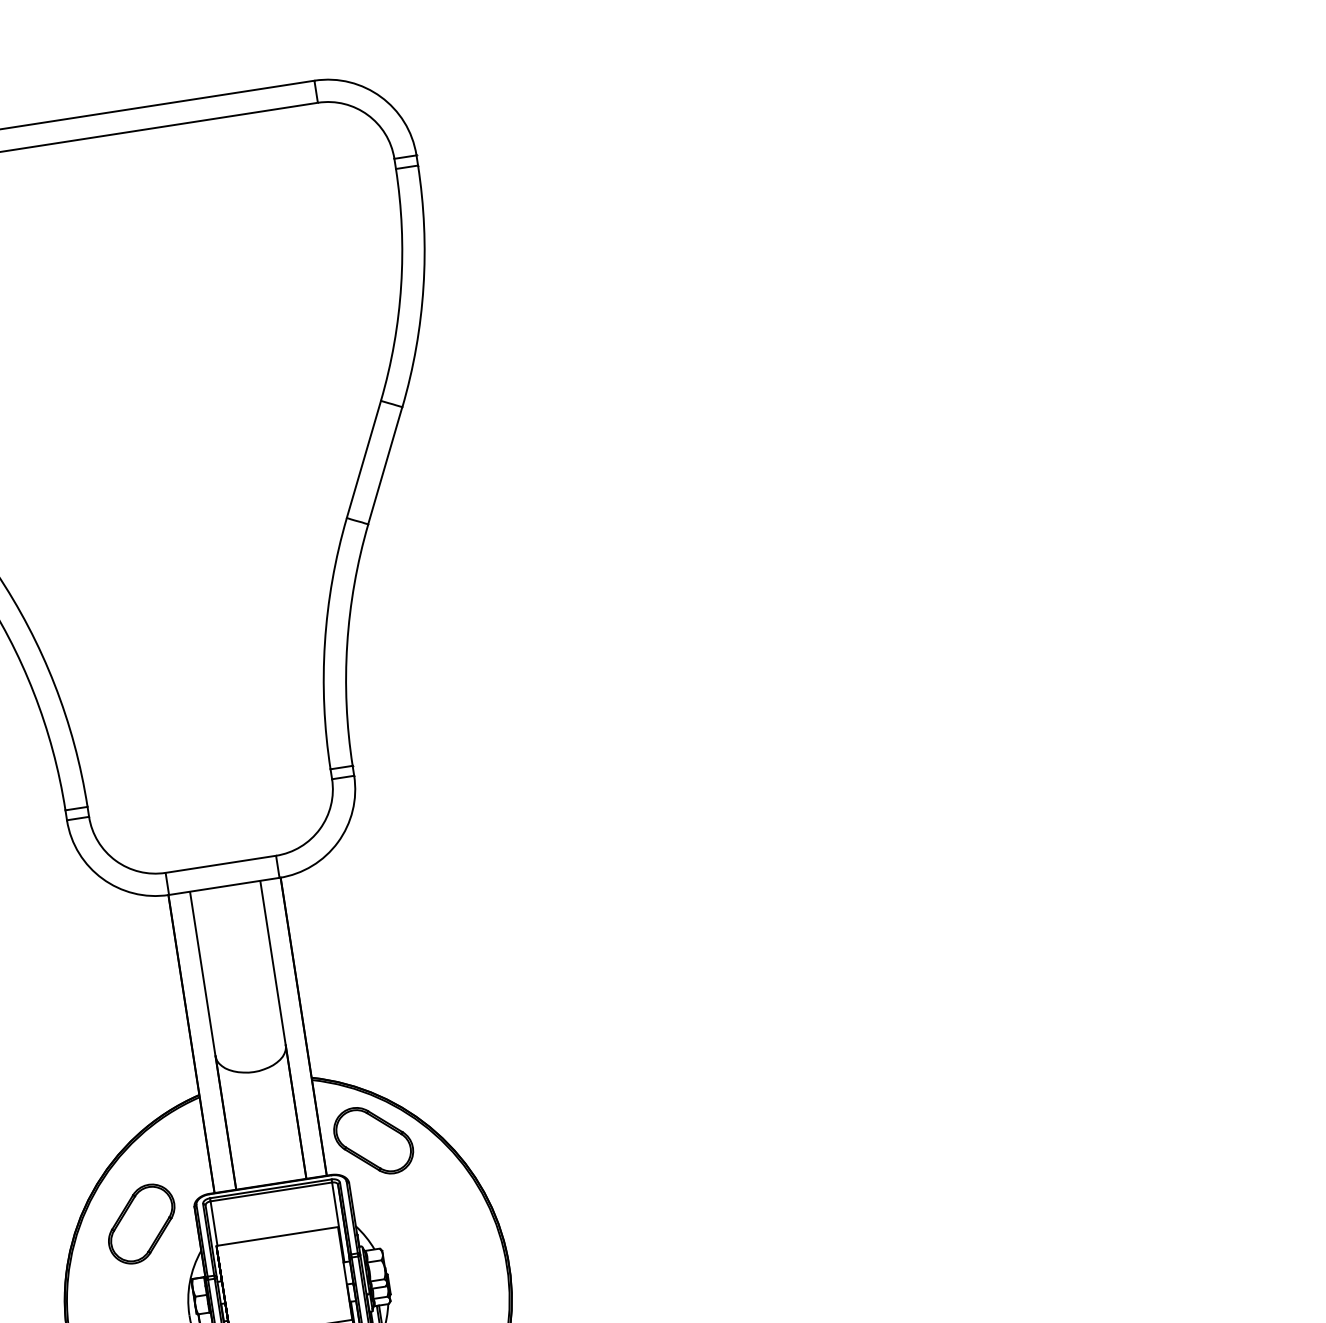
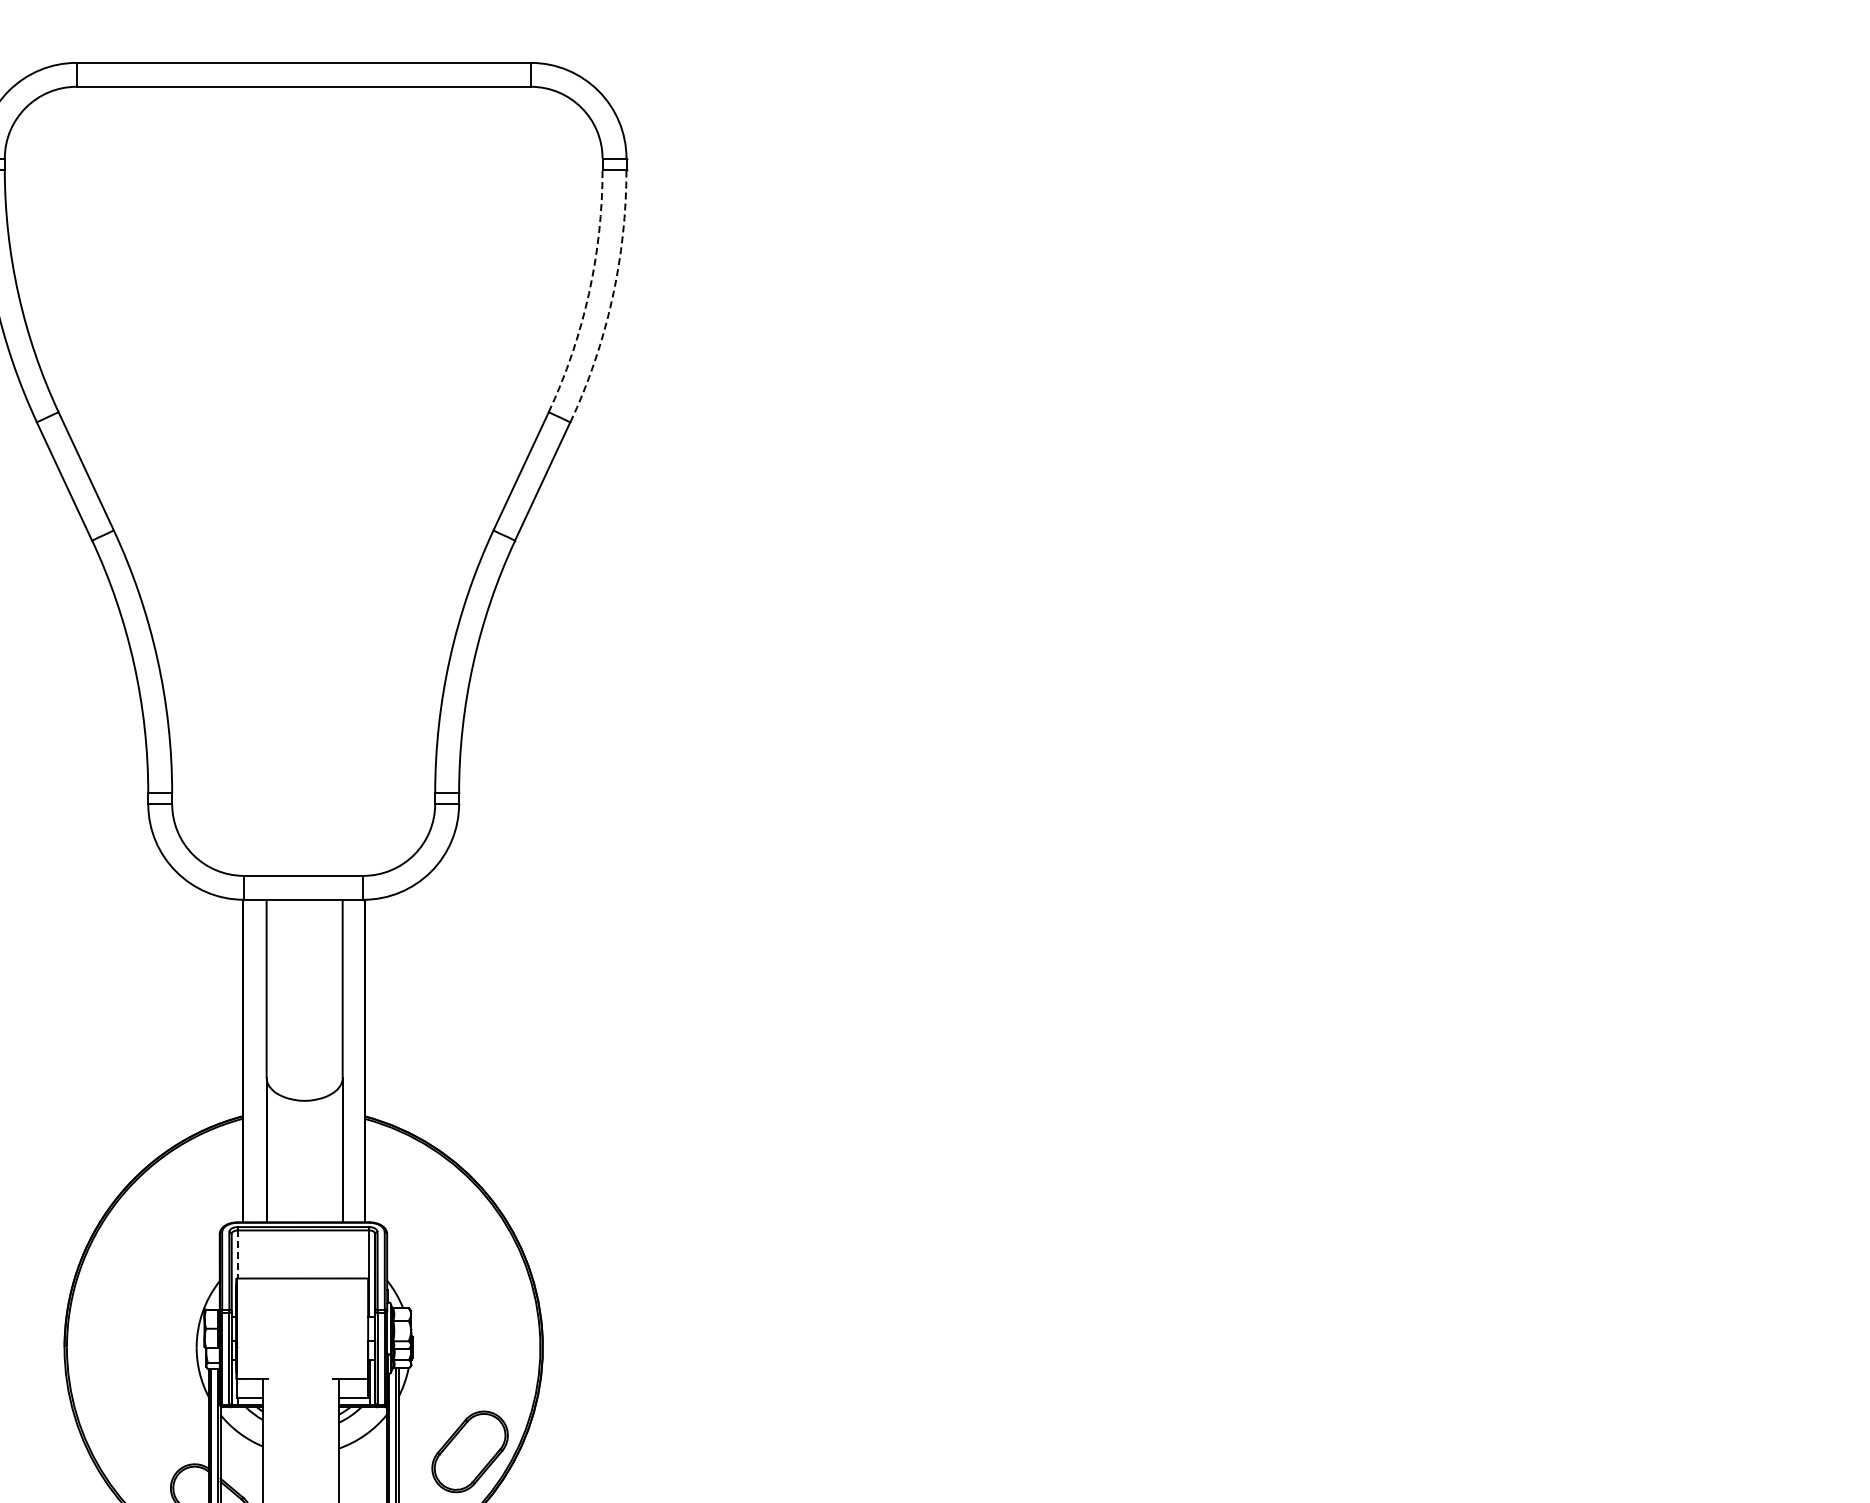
arc: (400, 285) -> (588, 293), solid -> dashed
arc: (423, 286) -> (612, 298), solid -> dashed
part: (373, 1140) -> (419, 1192), removed
part: (141, 1223) -> (160, 1242), removed
line: (213, 1223) -> (237, 1254), solid -> dashed

